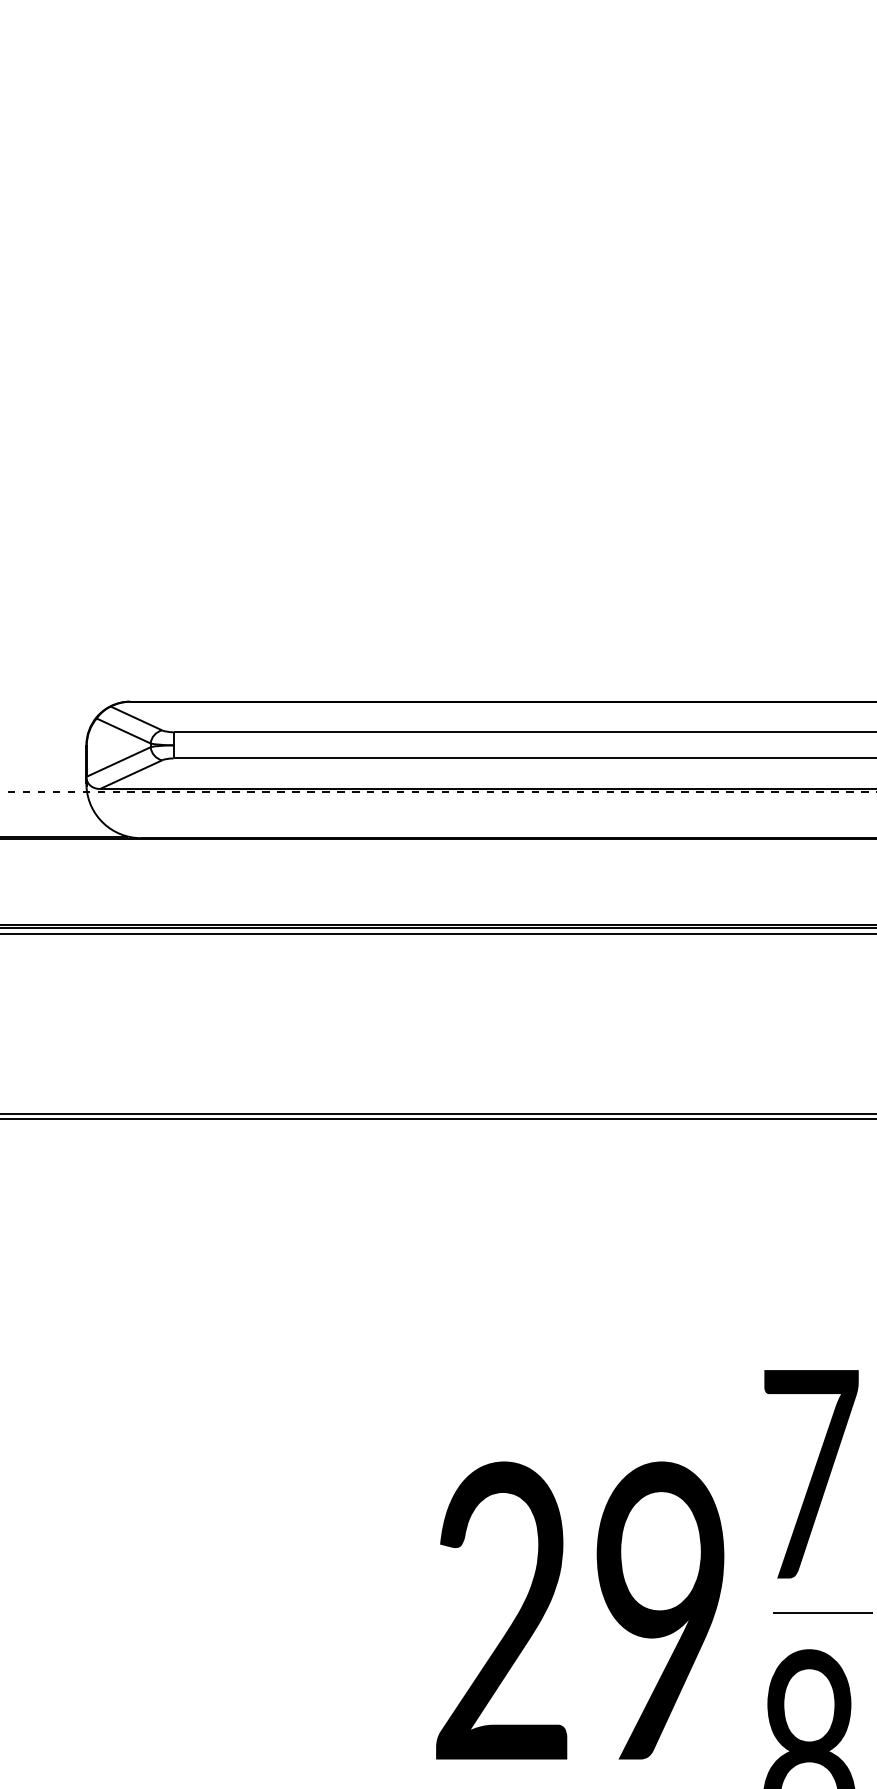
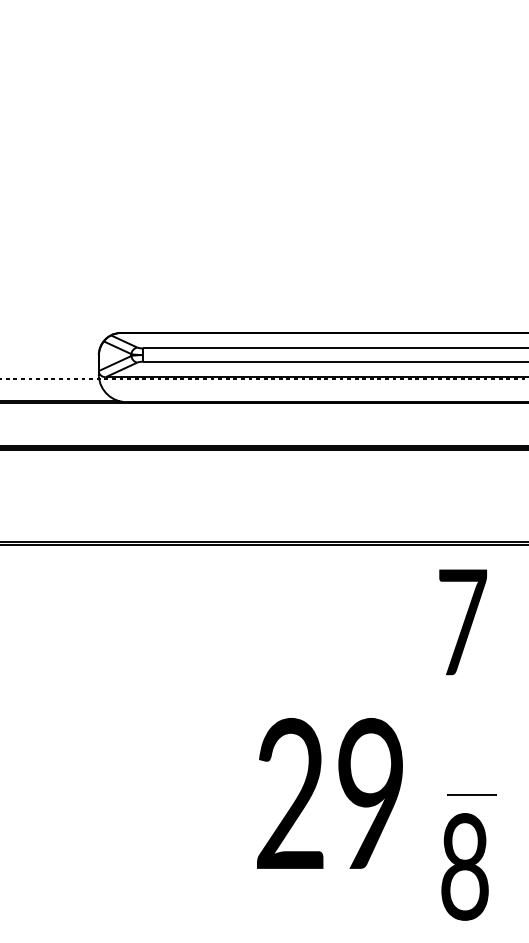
text: (810, 1474) -> (462, 622), moved
text: (579, 1610) -> (329, 793), moved

